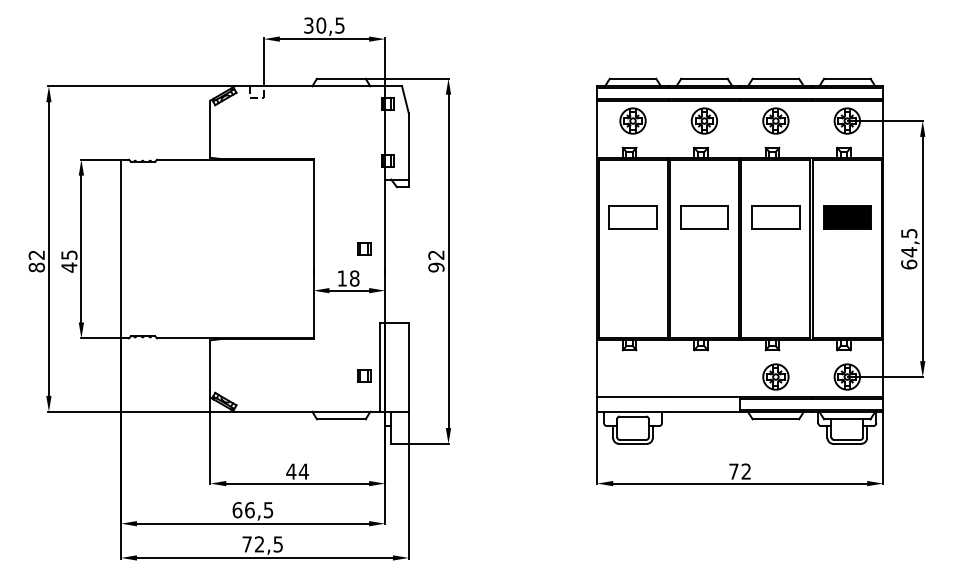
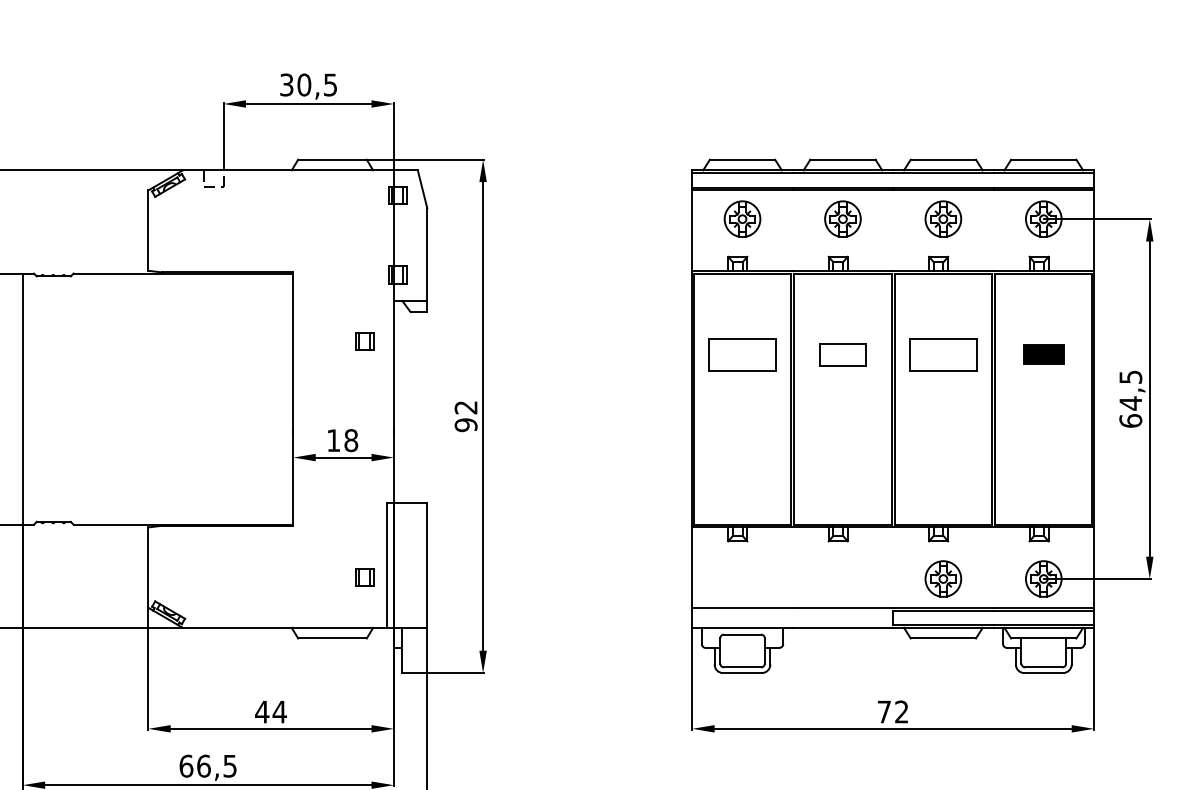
part: (704, 217) -> (843, 354), size x0.7
part: (847, 217) -> (1044, 354), size x0.6
part: (364, 248) -> (365, 340), moved

